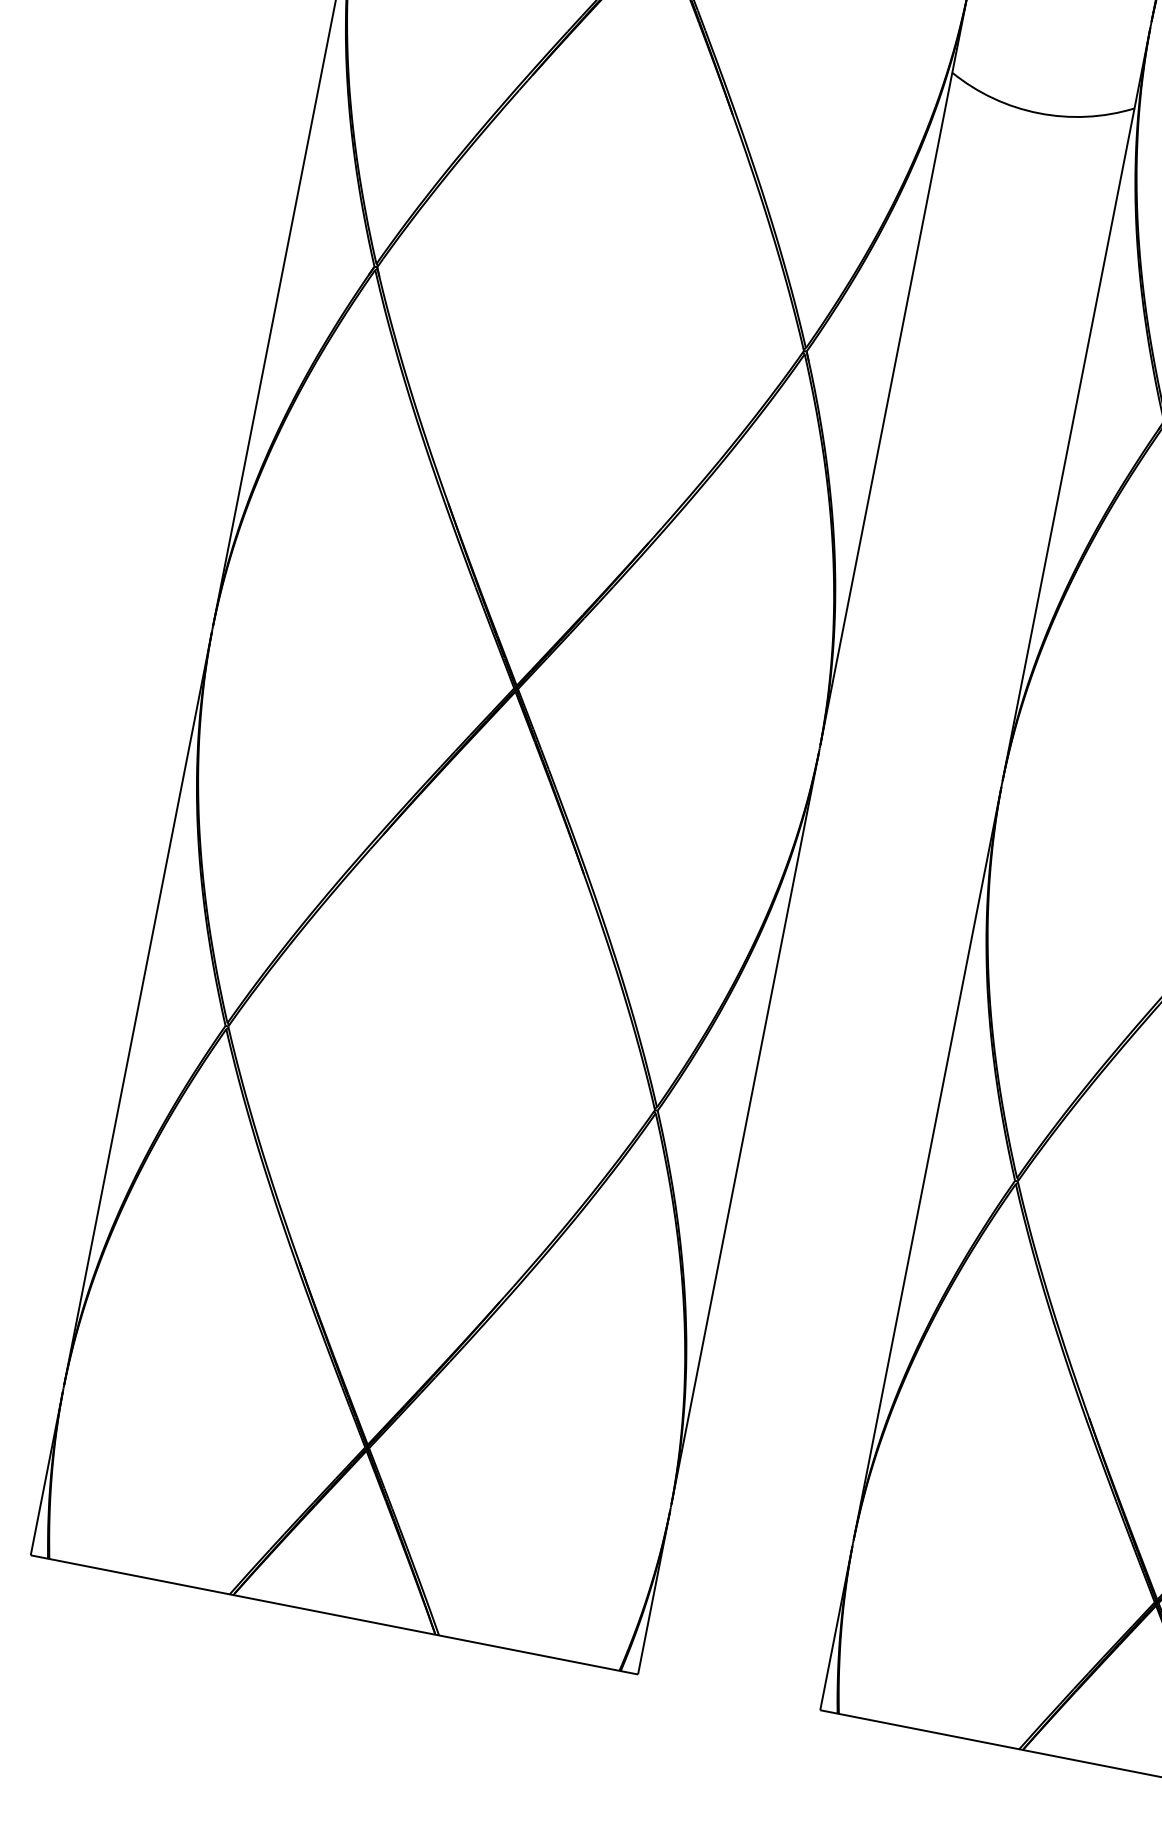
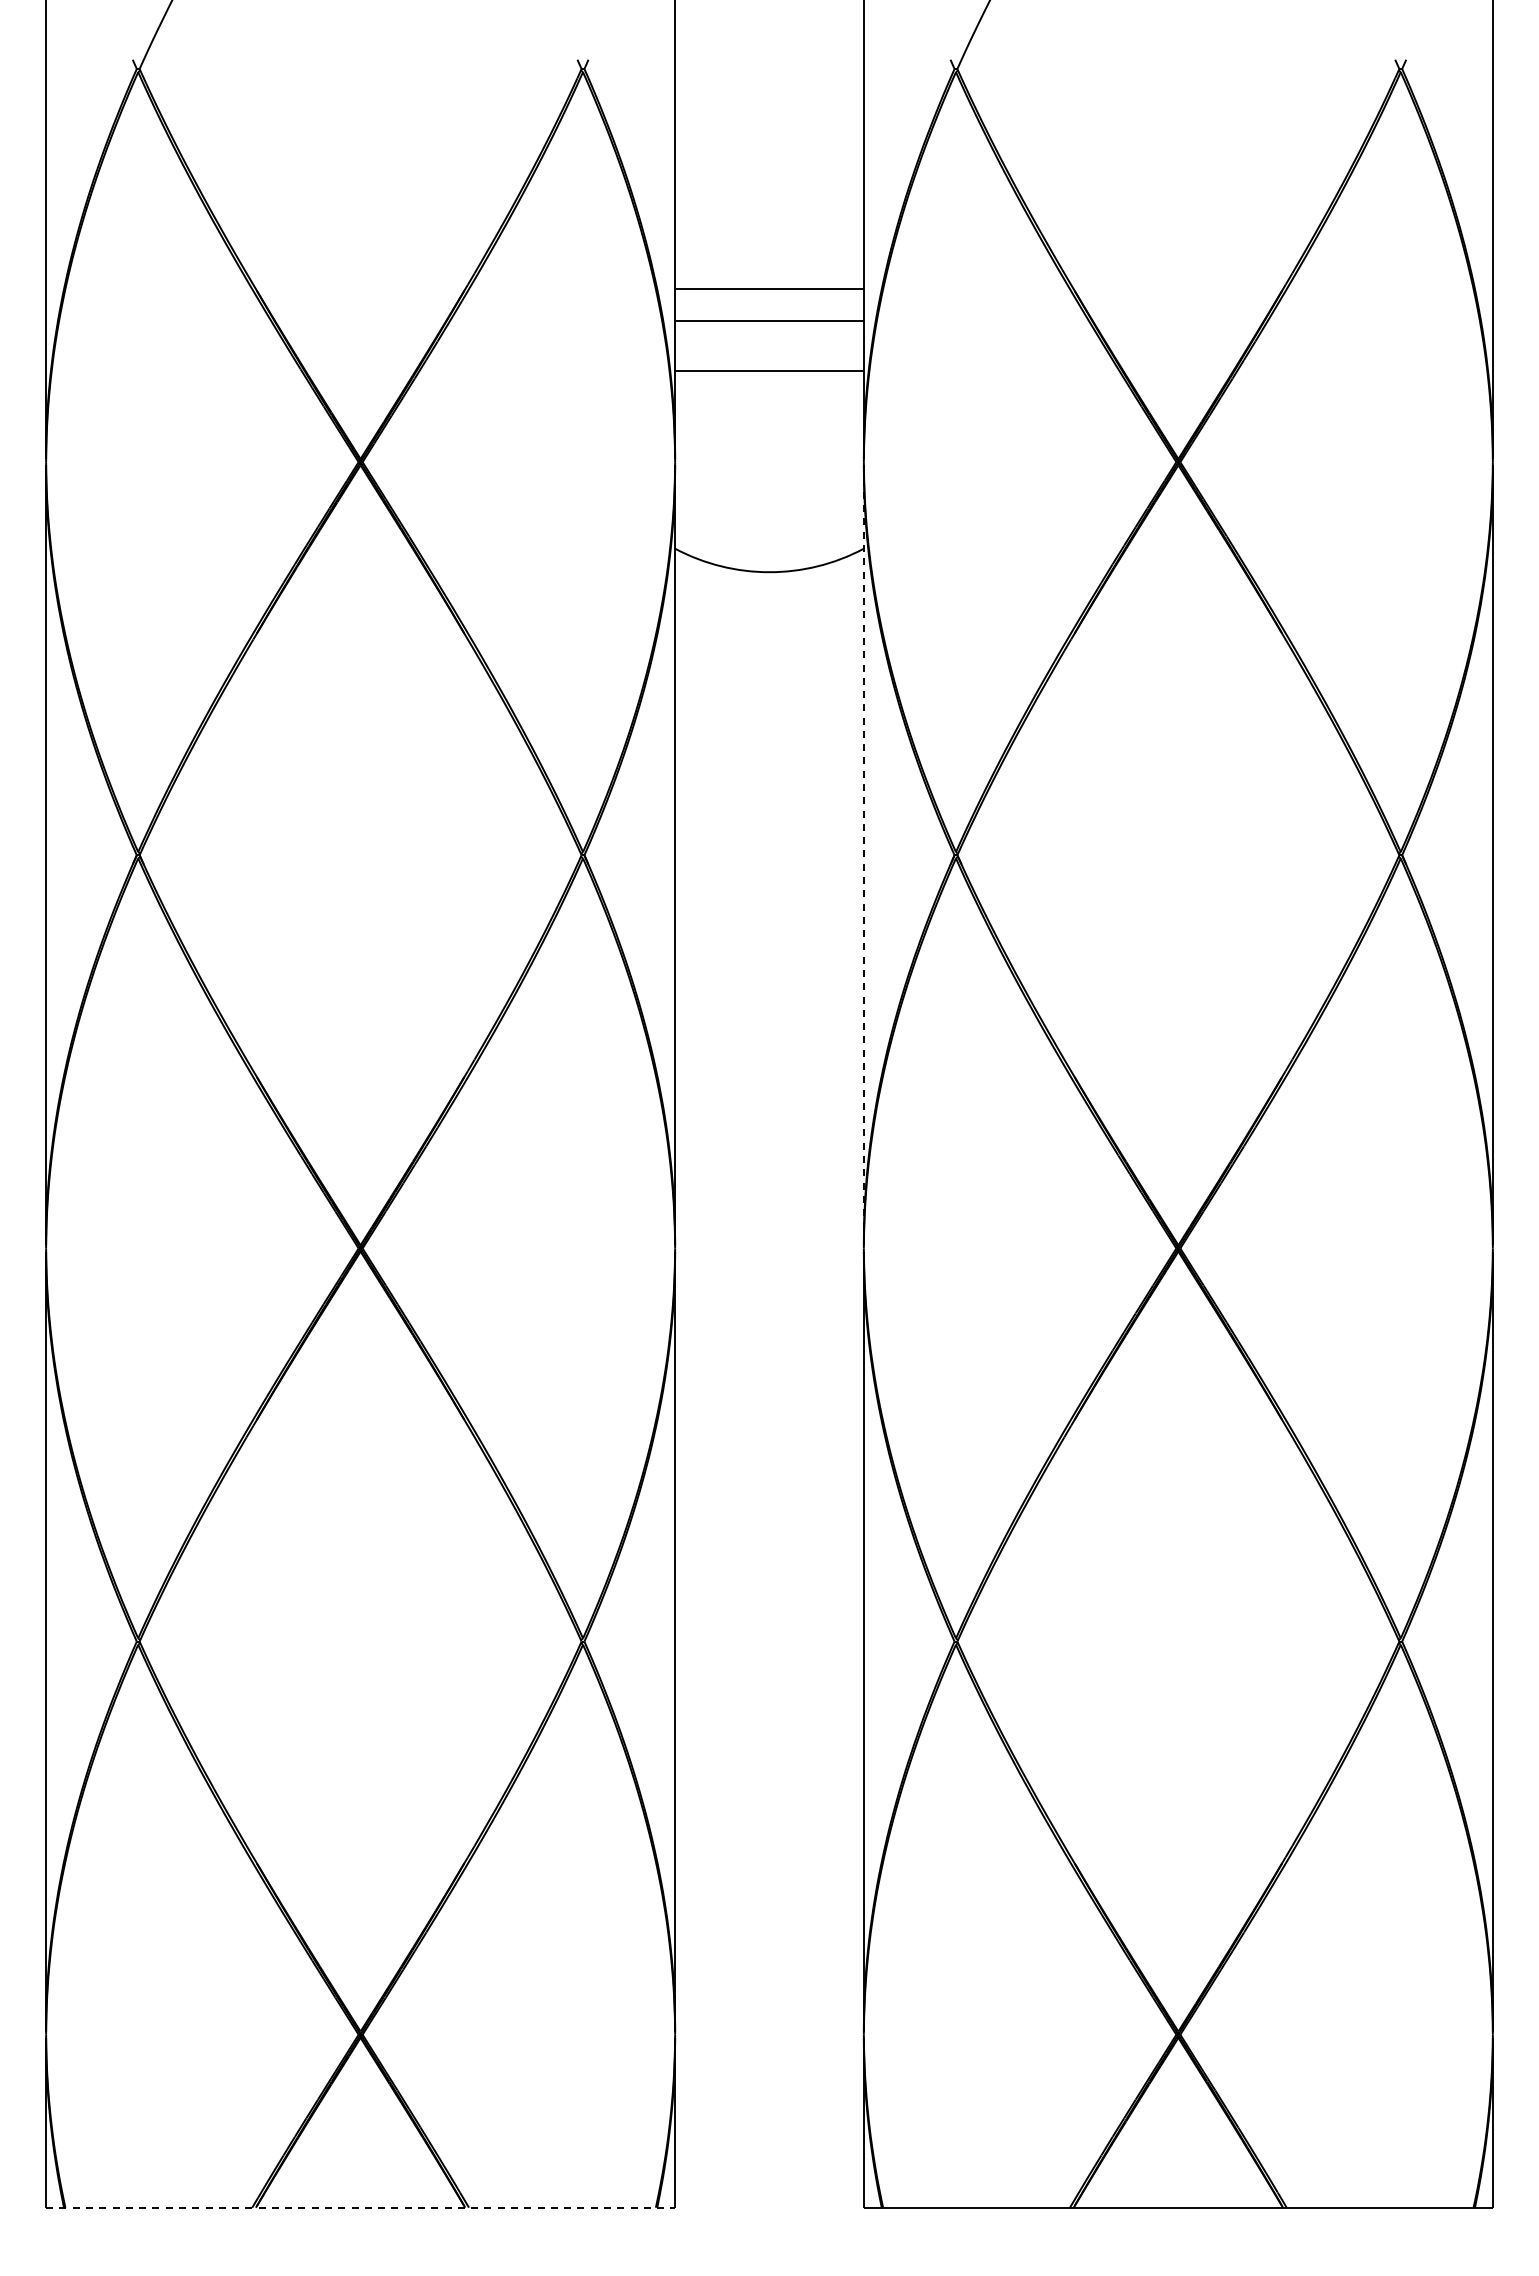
line: (1076, 404) -> (863, 855), solid -> dashed
line: (334, 1614) -> (360, 2207), solid -> dashed

